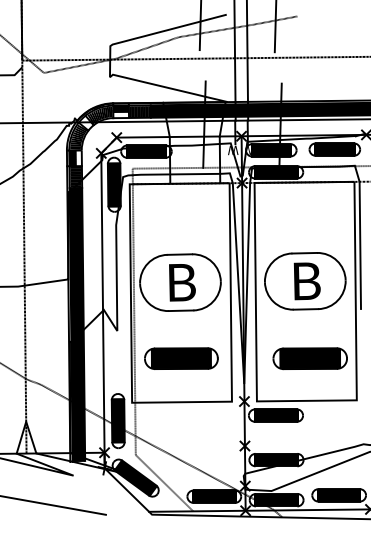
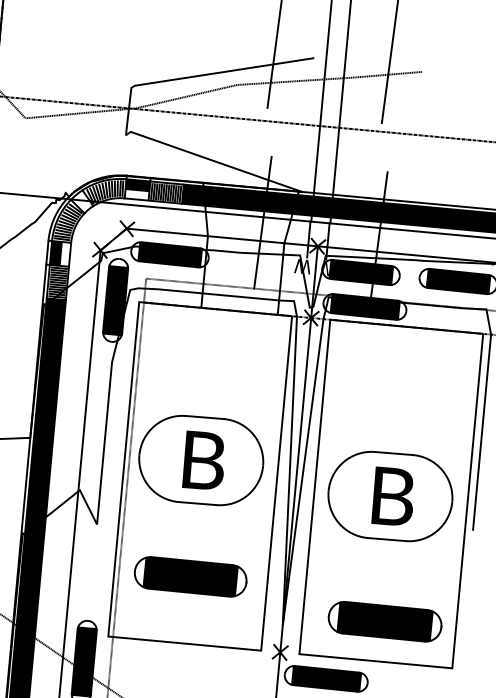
part: (305, 281) -> (390, 496), moved
part: (309, 358) -> (384, 621), moved

